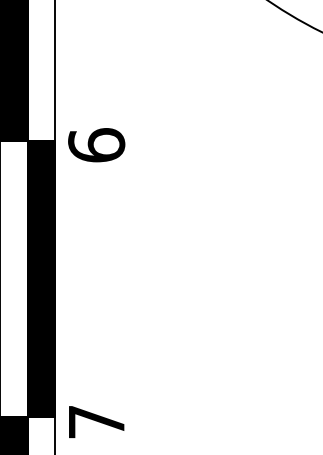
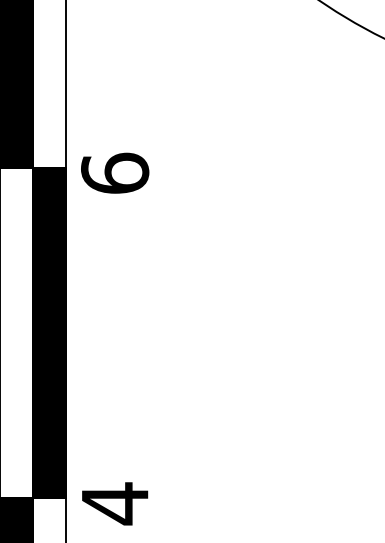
text: (96, 421) -> (115, 503), 7 -> 4

